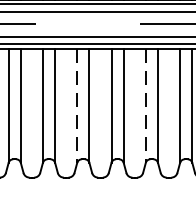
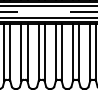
line: (77, 106) -> (38, 53), dashed -> solid
line: (144, 106) -> (72, 53), dashed -> solid

